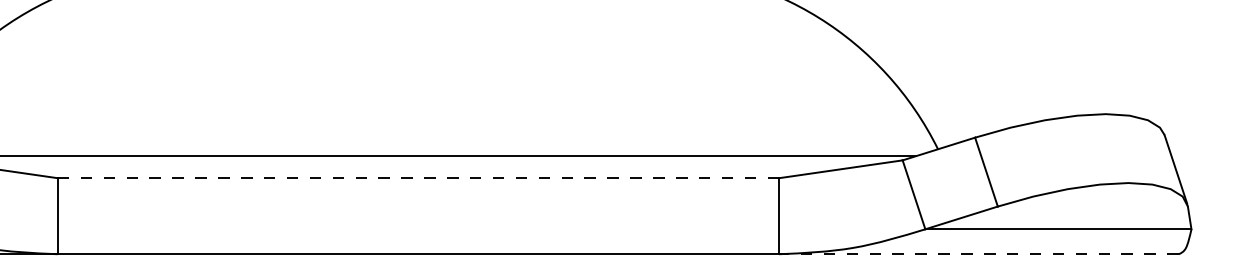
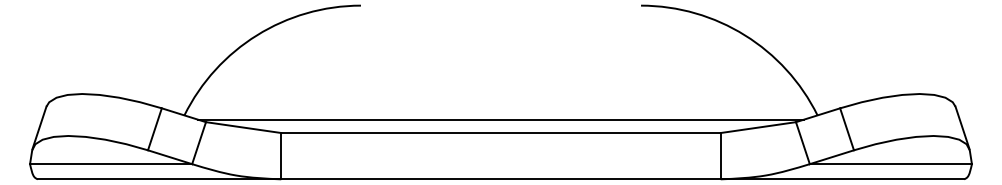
line: (417, 178) -> (500, 133), dashed -> solid
line: (978, 254) -> (842, 179), dashed -> solid

